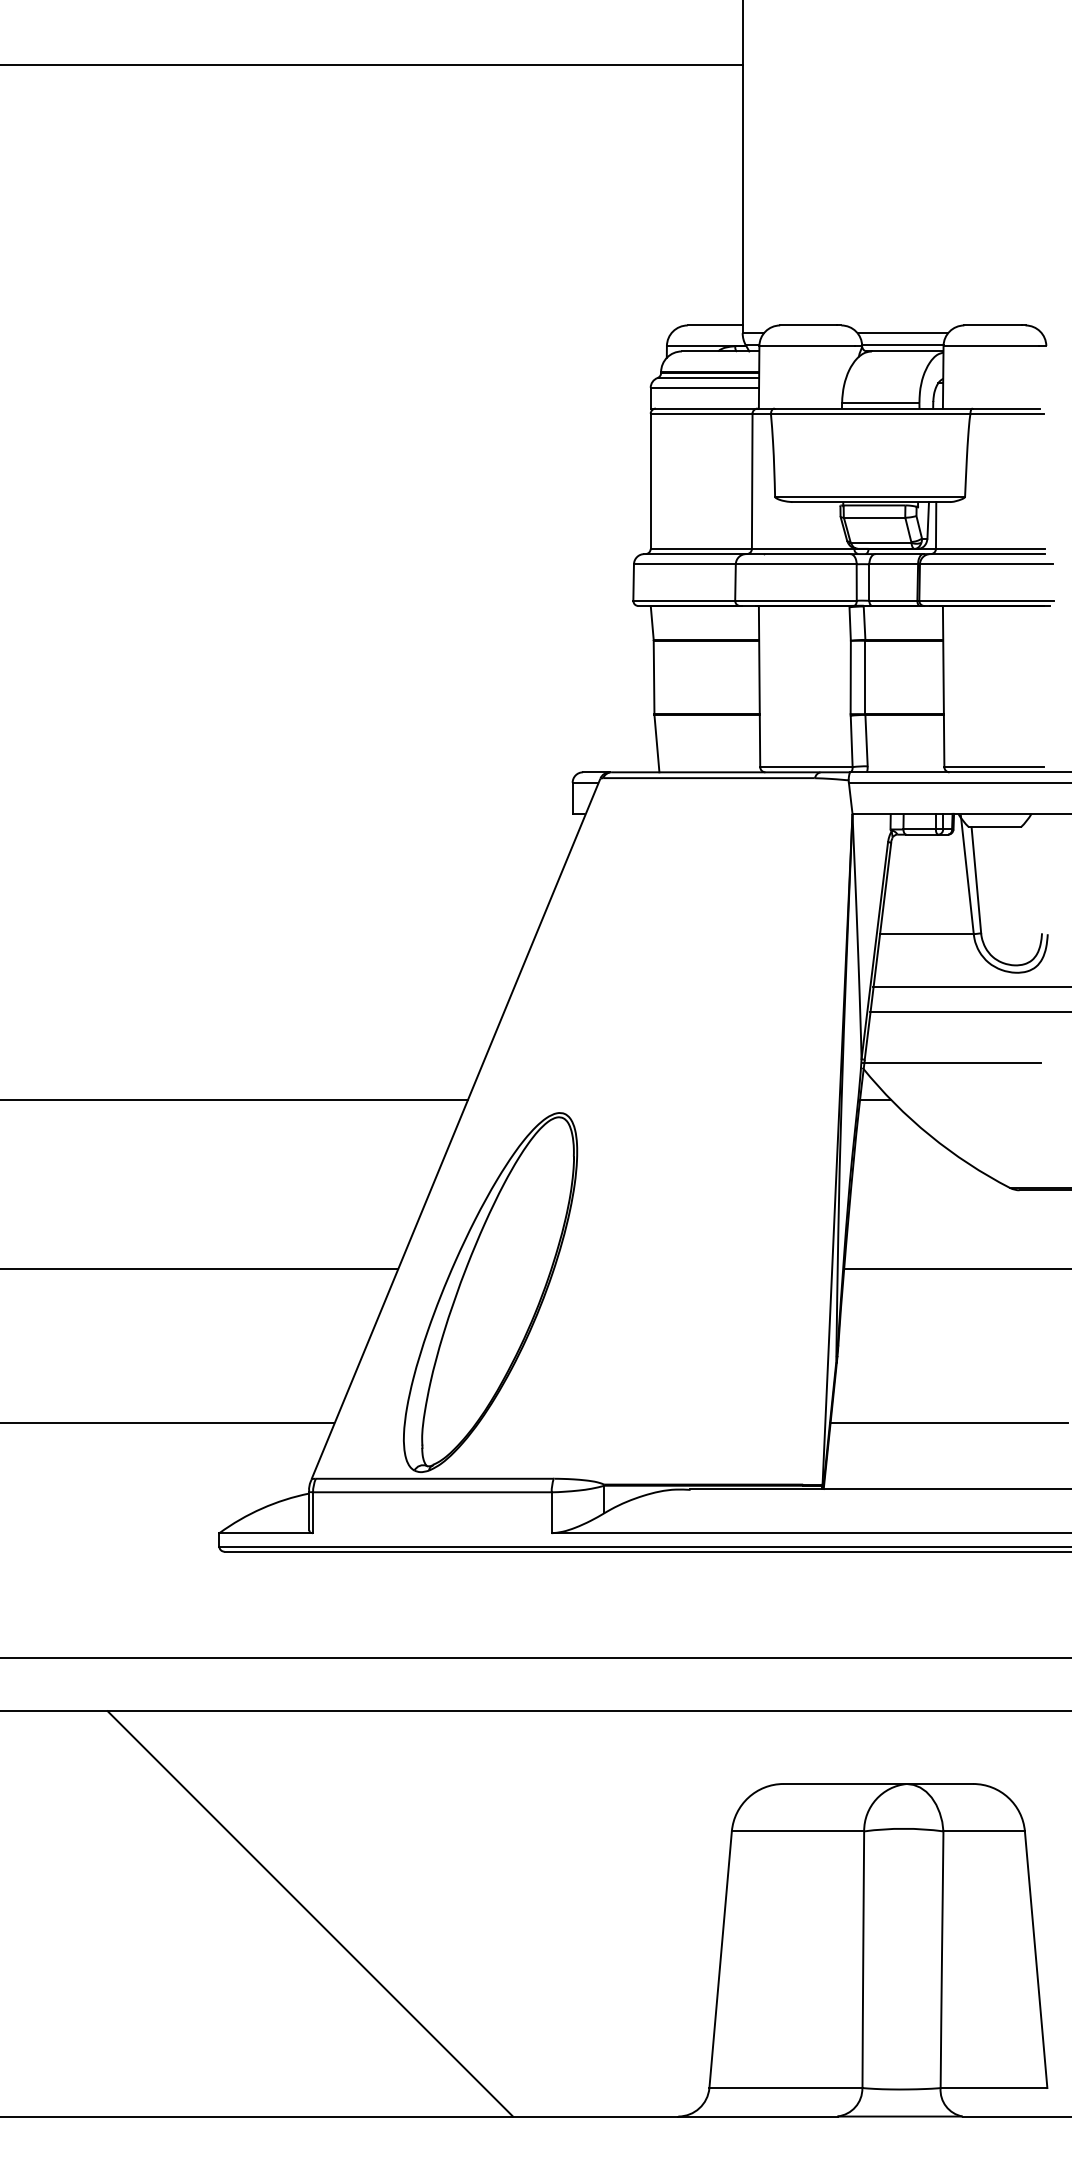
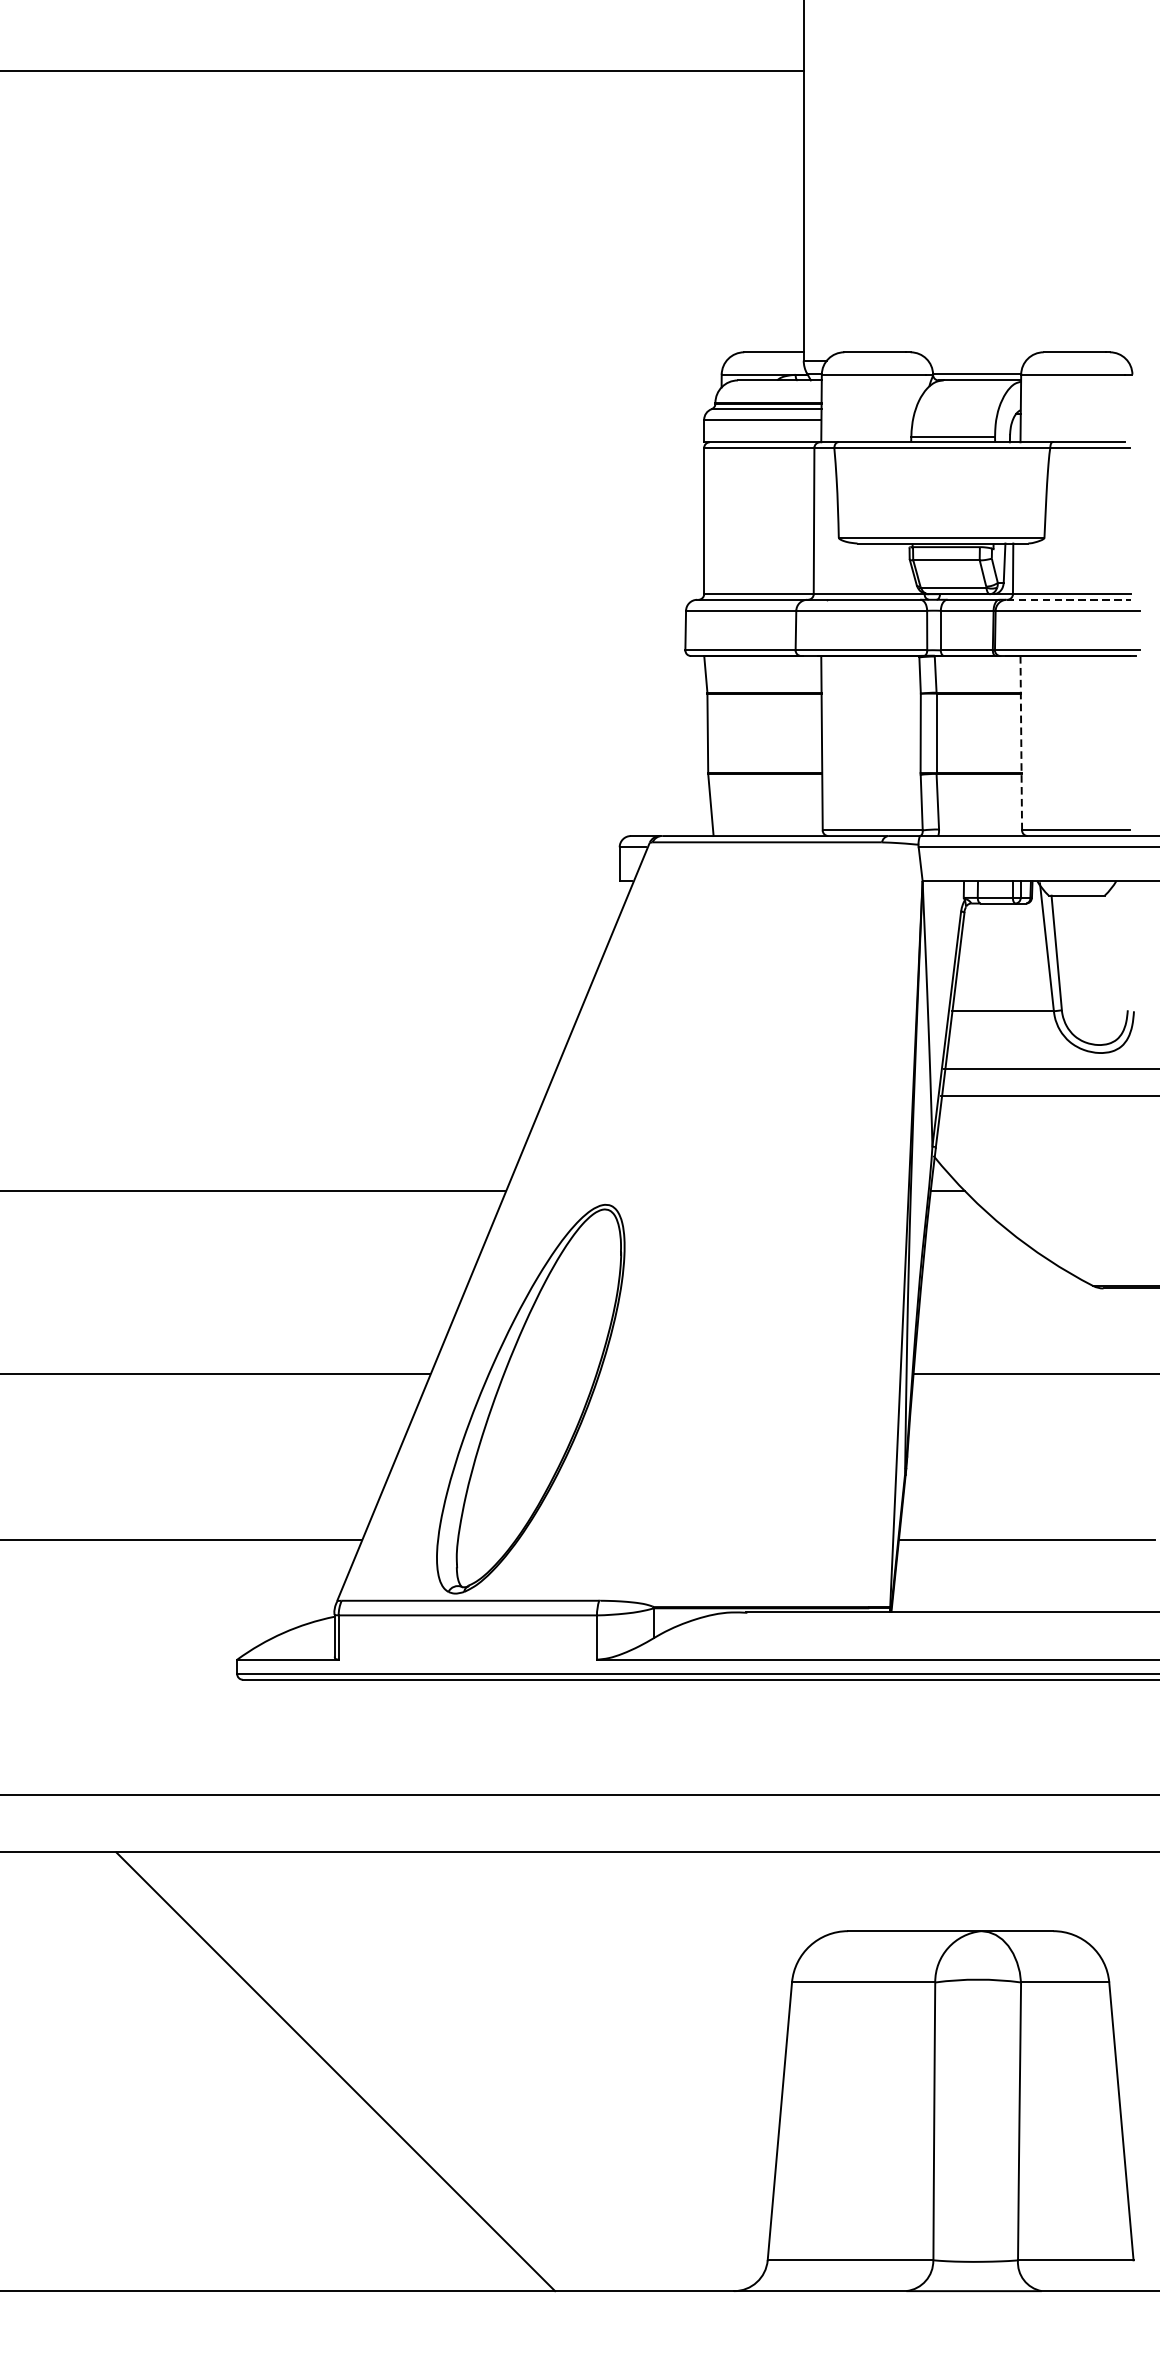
line: (902, 333) -> (976, 361), removed
line: (988, 554) -> (1069, 600), solid -> dashed
line: (943, 686) -> (1021, 743), solid -> dashed
line: (951, 1062) -> (1029, 1150), removed

